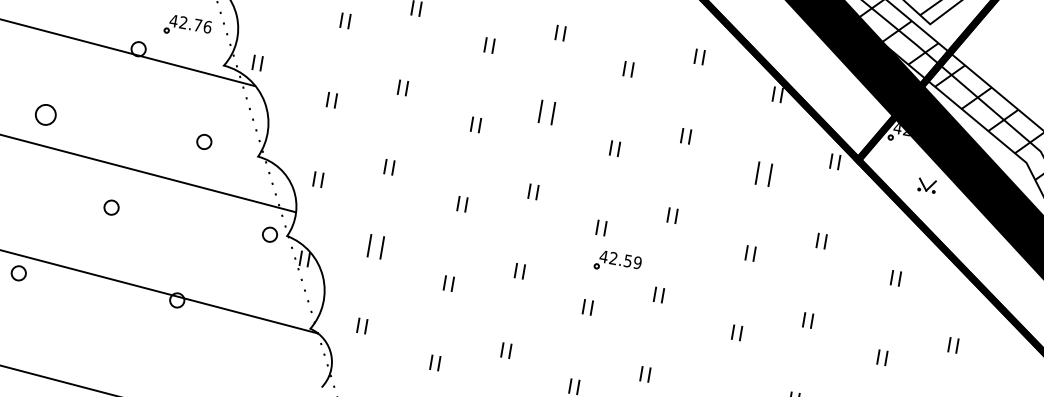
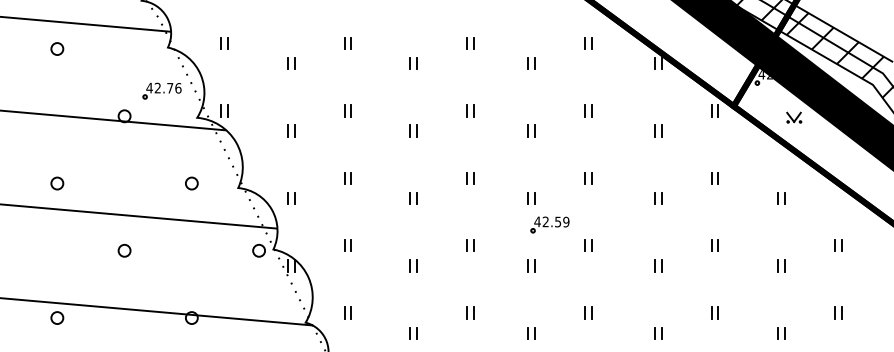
part: (547, 112) -> (470, 110), size x0.62
part: (46, 114) -> (57, 183), size x0.71
part: (764, 173) -> (658, 130), size x0.62
part: (375, 246) -> (347, 245), size x0.62

